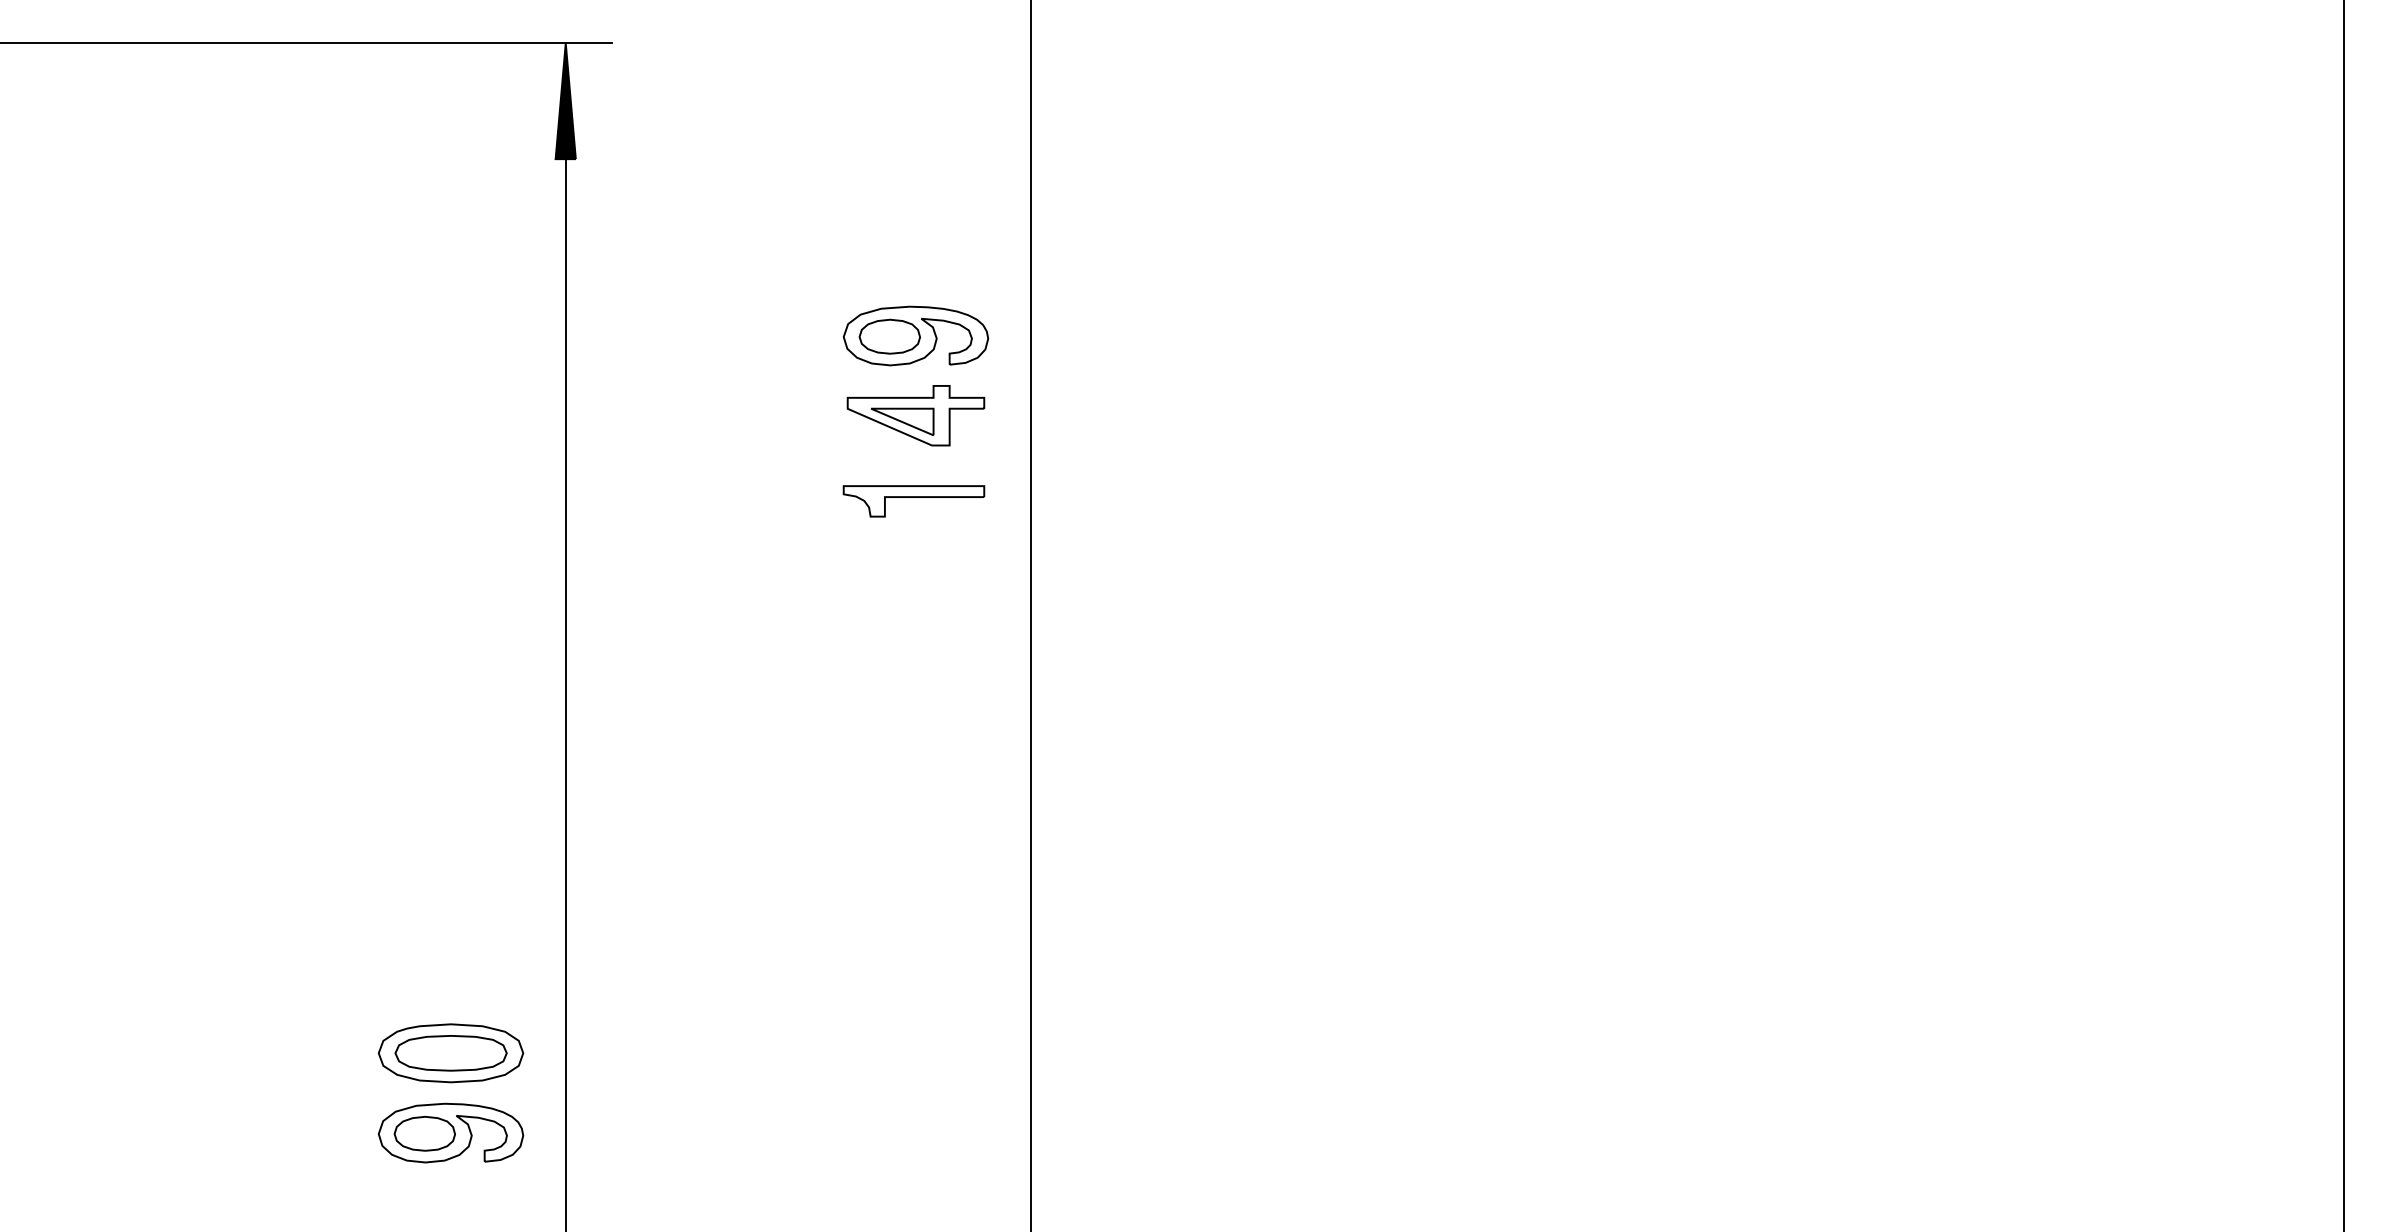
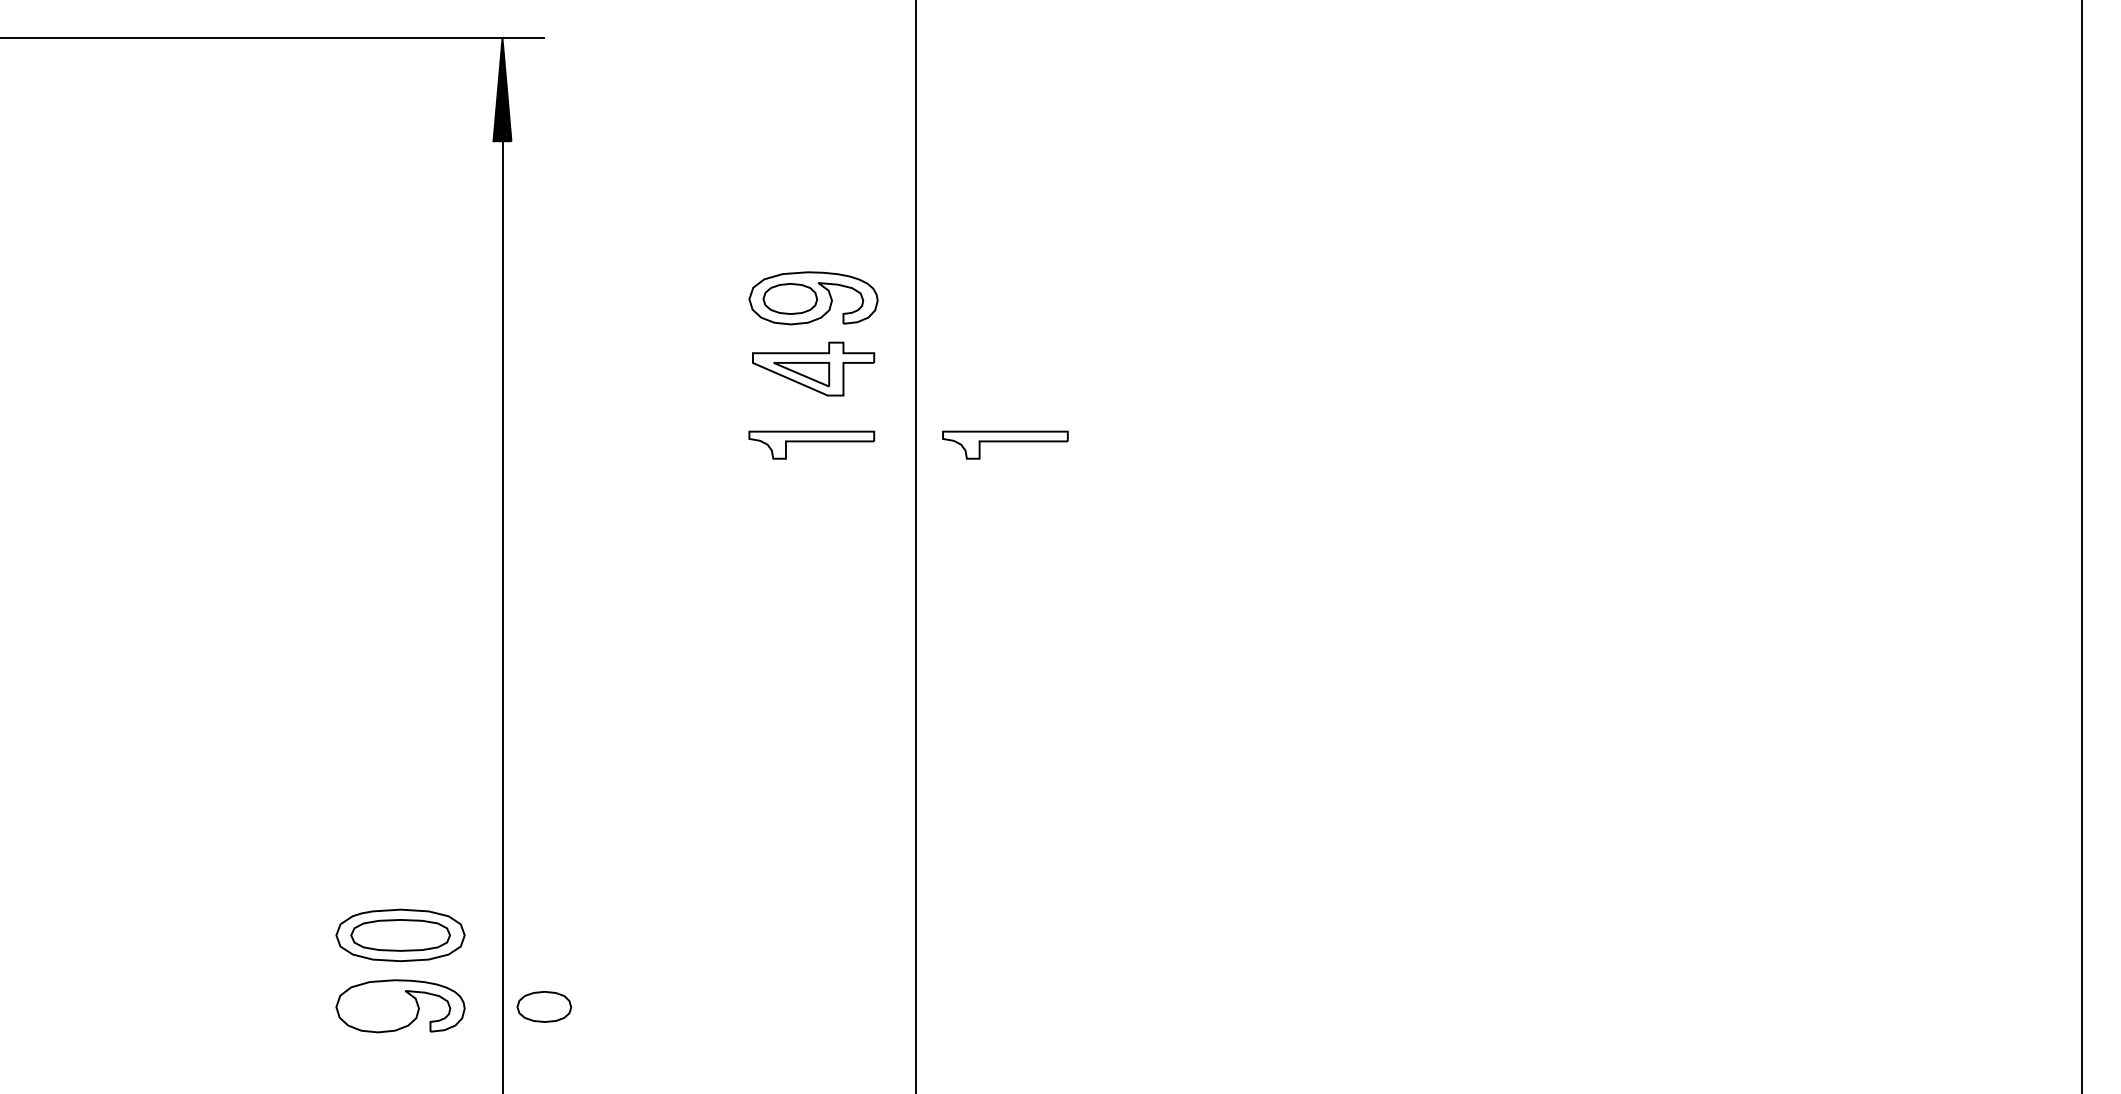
part: (1131, 501) -> (1004, 445), added
part: (424, 1133) -> (544, 1006), moved

